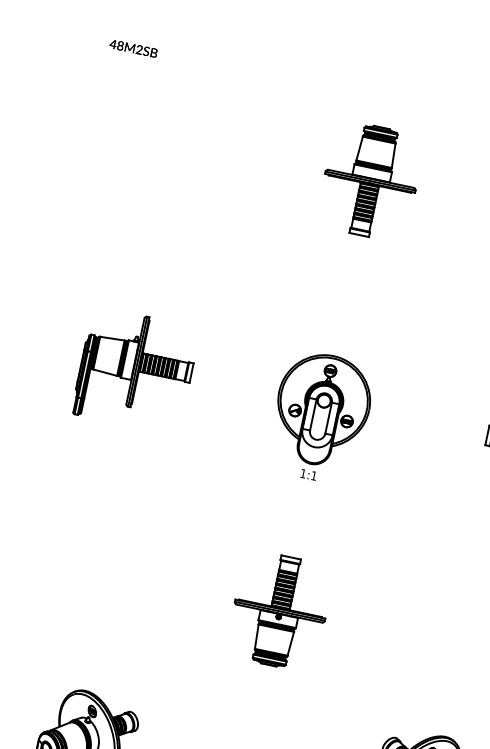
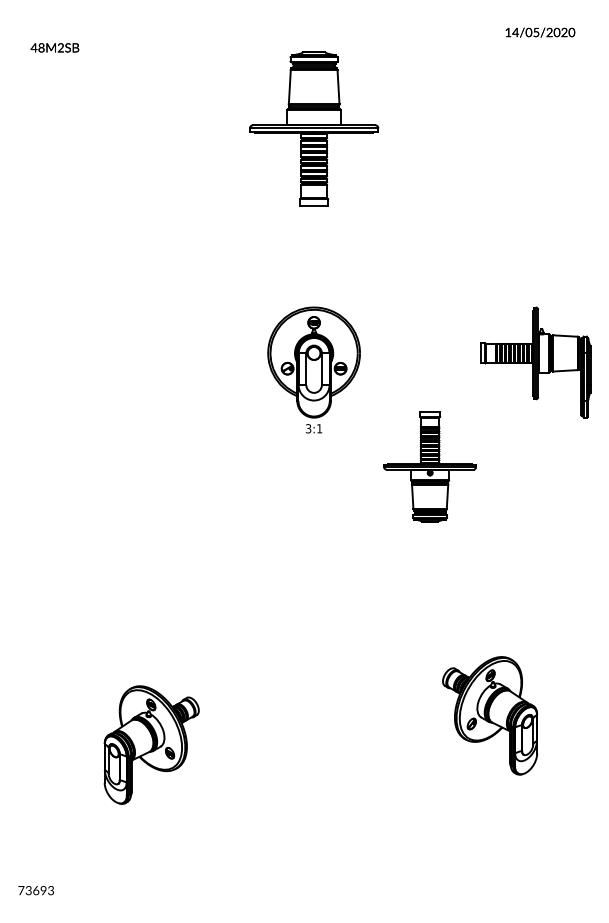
part: (369, 180) -> (313, 128), size x1.4
part: (135, 370) -> (123, 362), removed
text: (303, 473) -> (308, 428), 1:1 -> 3:1
part: (279, 610) -> (429, 466), moved

